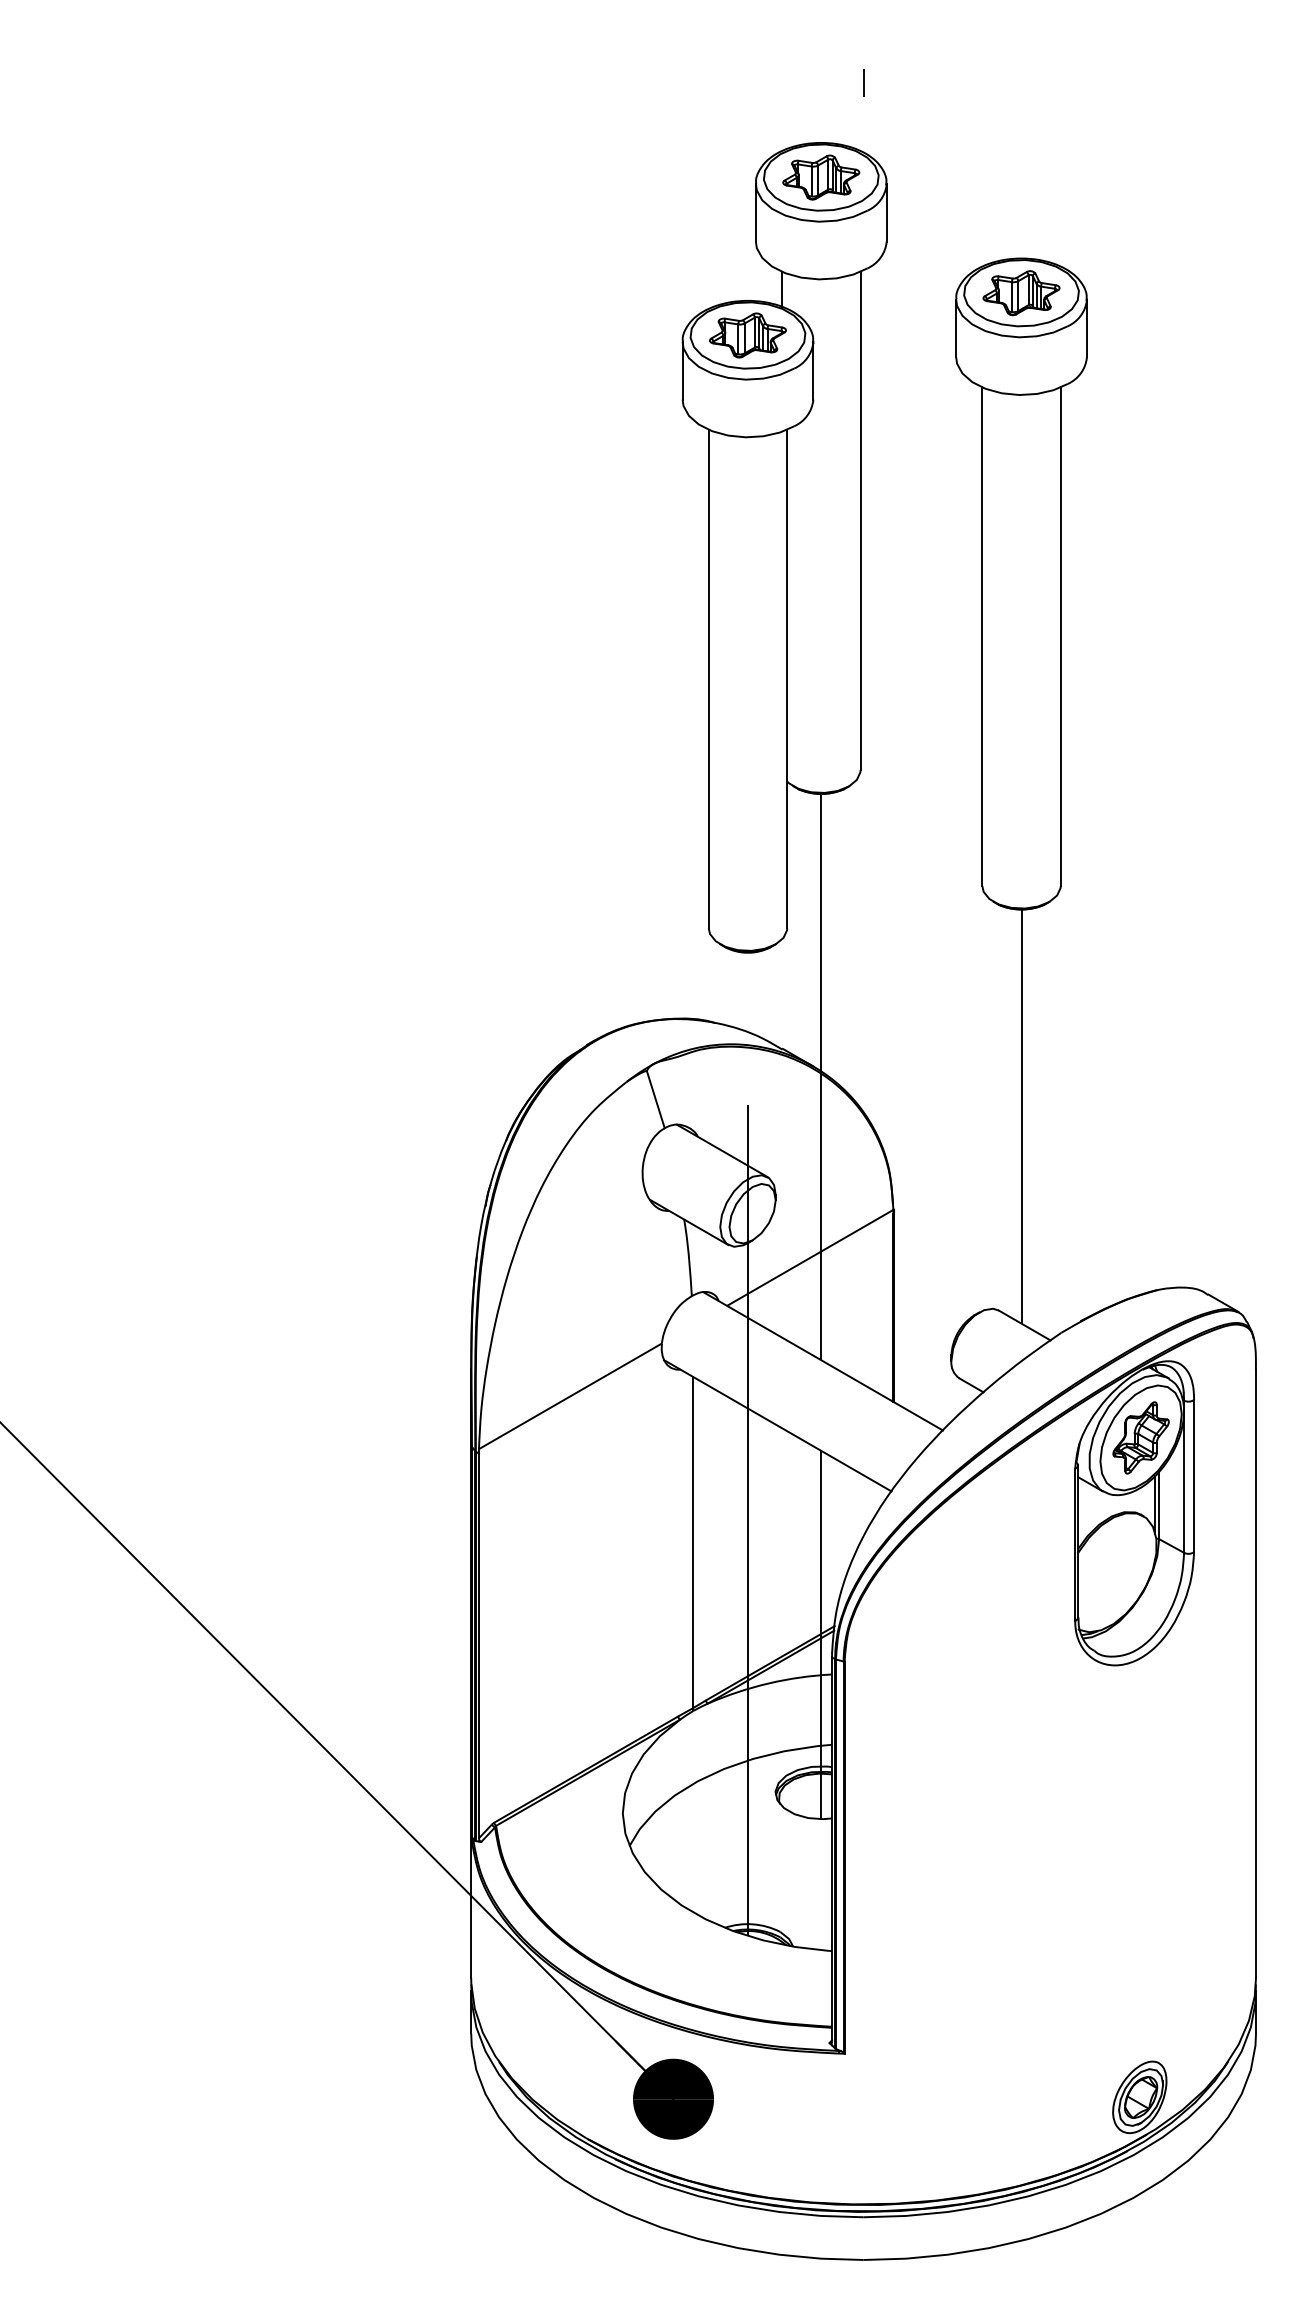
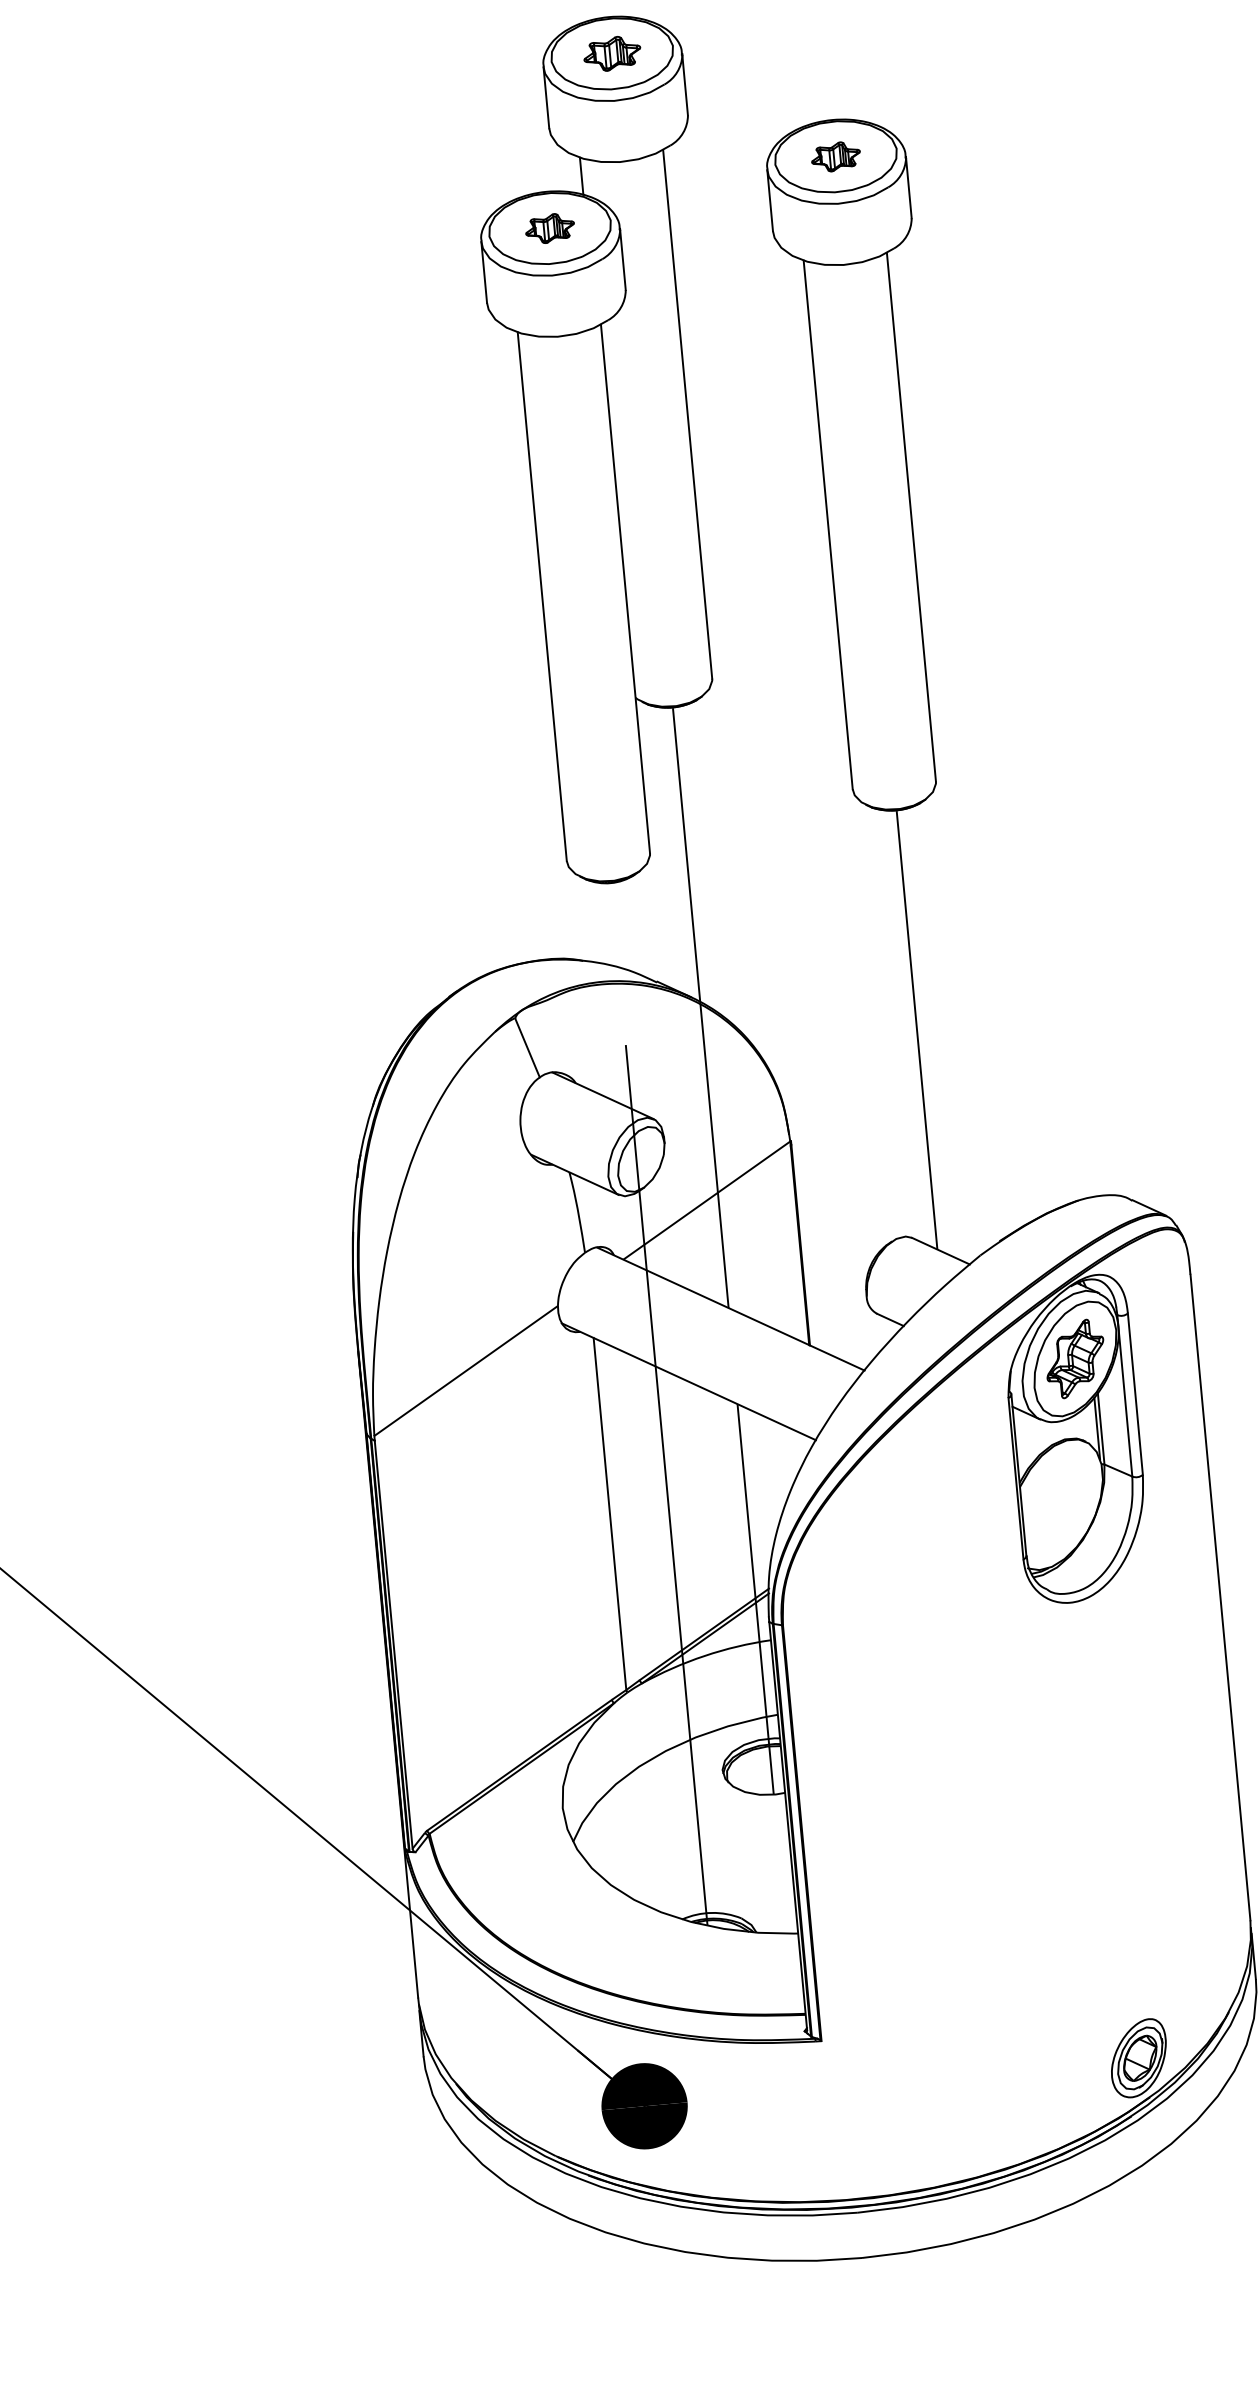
part: (821, 177) -> (612, 53), size x0.7
part: (1021, 293) -> (836, 157), size x0.6
part: (747, 335) -> (549, 228), size x0.6

